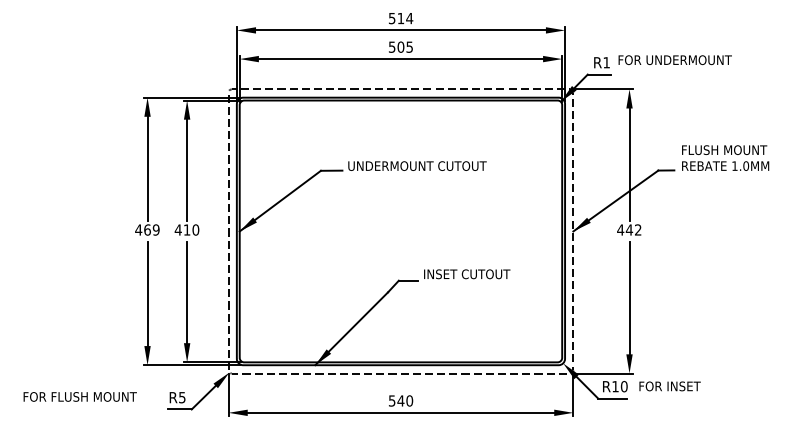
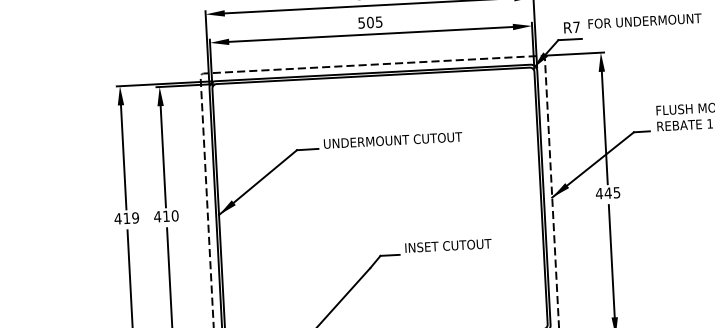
text: (606, 62) -> (576, 27), R1 -> R7
text: (147, 229) -> (126, 217), 469 -> 419
text: (638, 229) -> (617, 192), 442 -> 445

